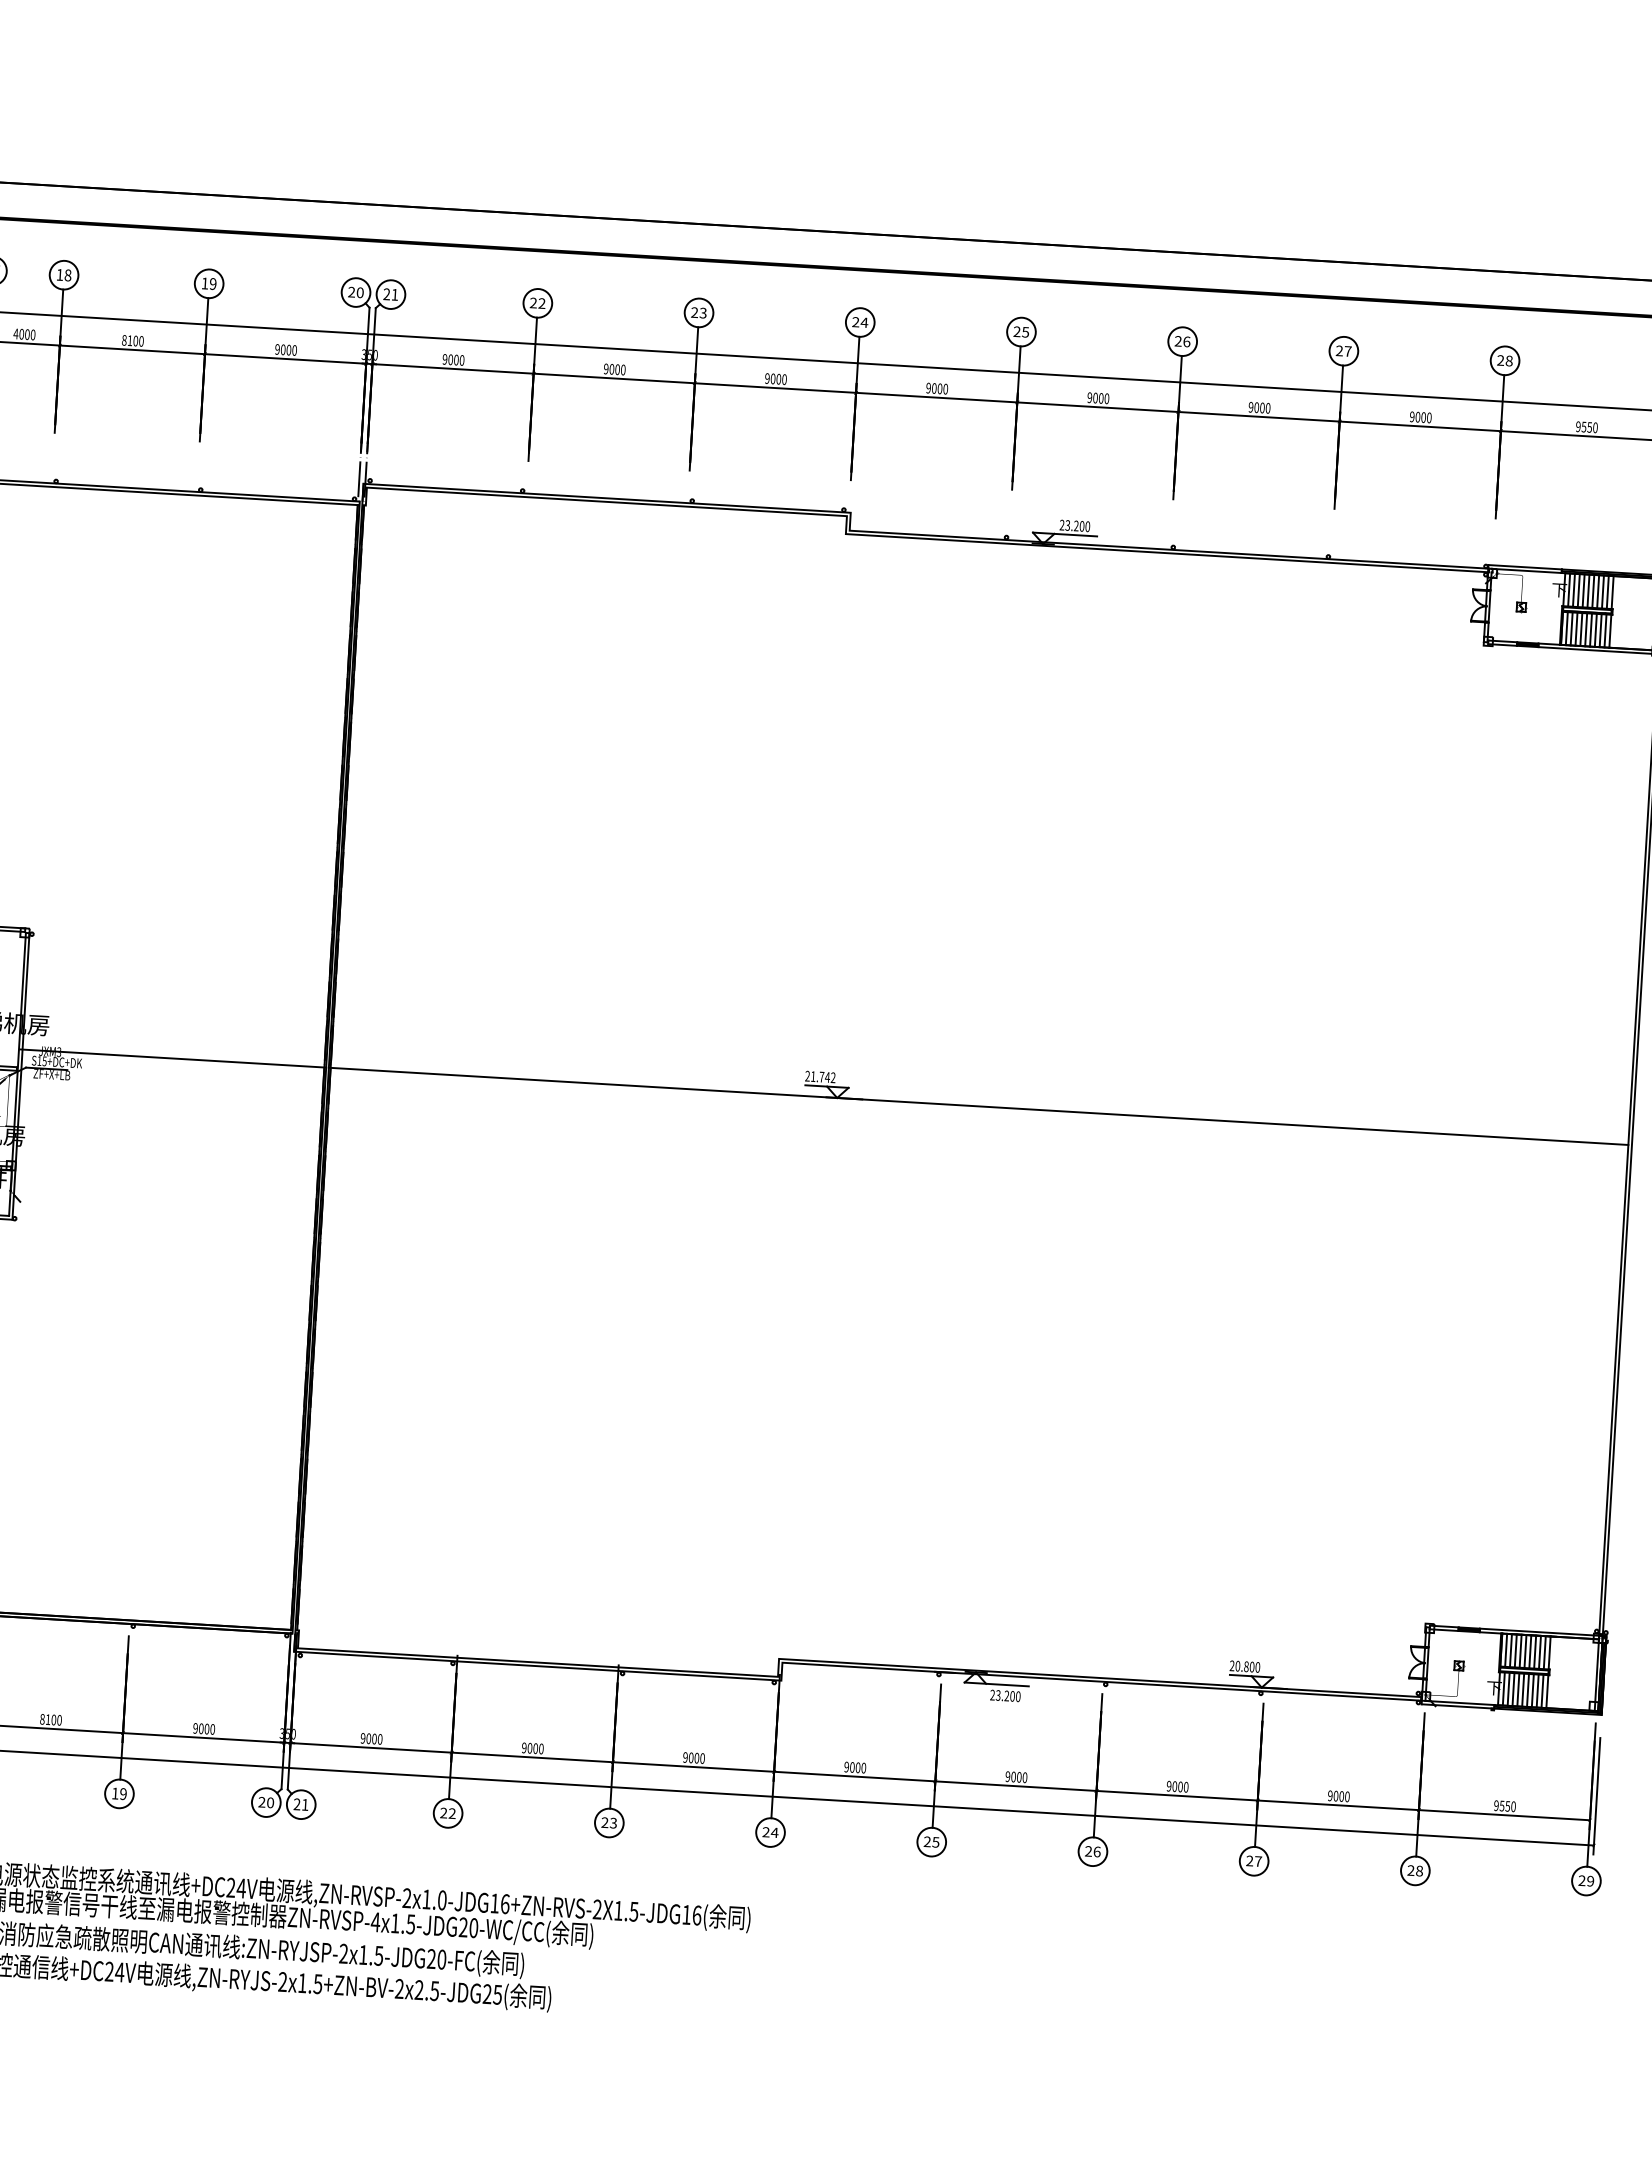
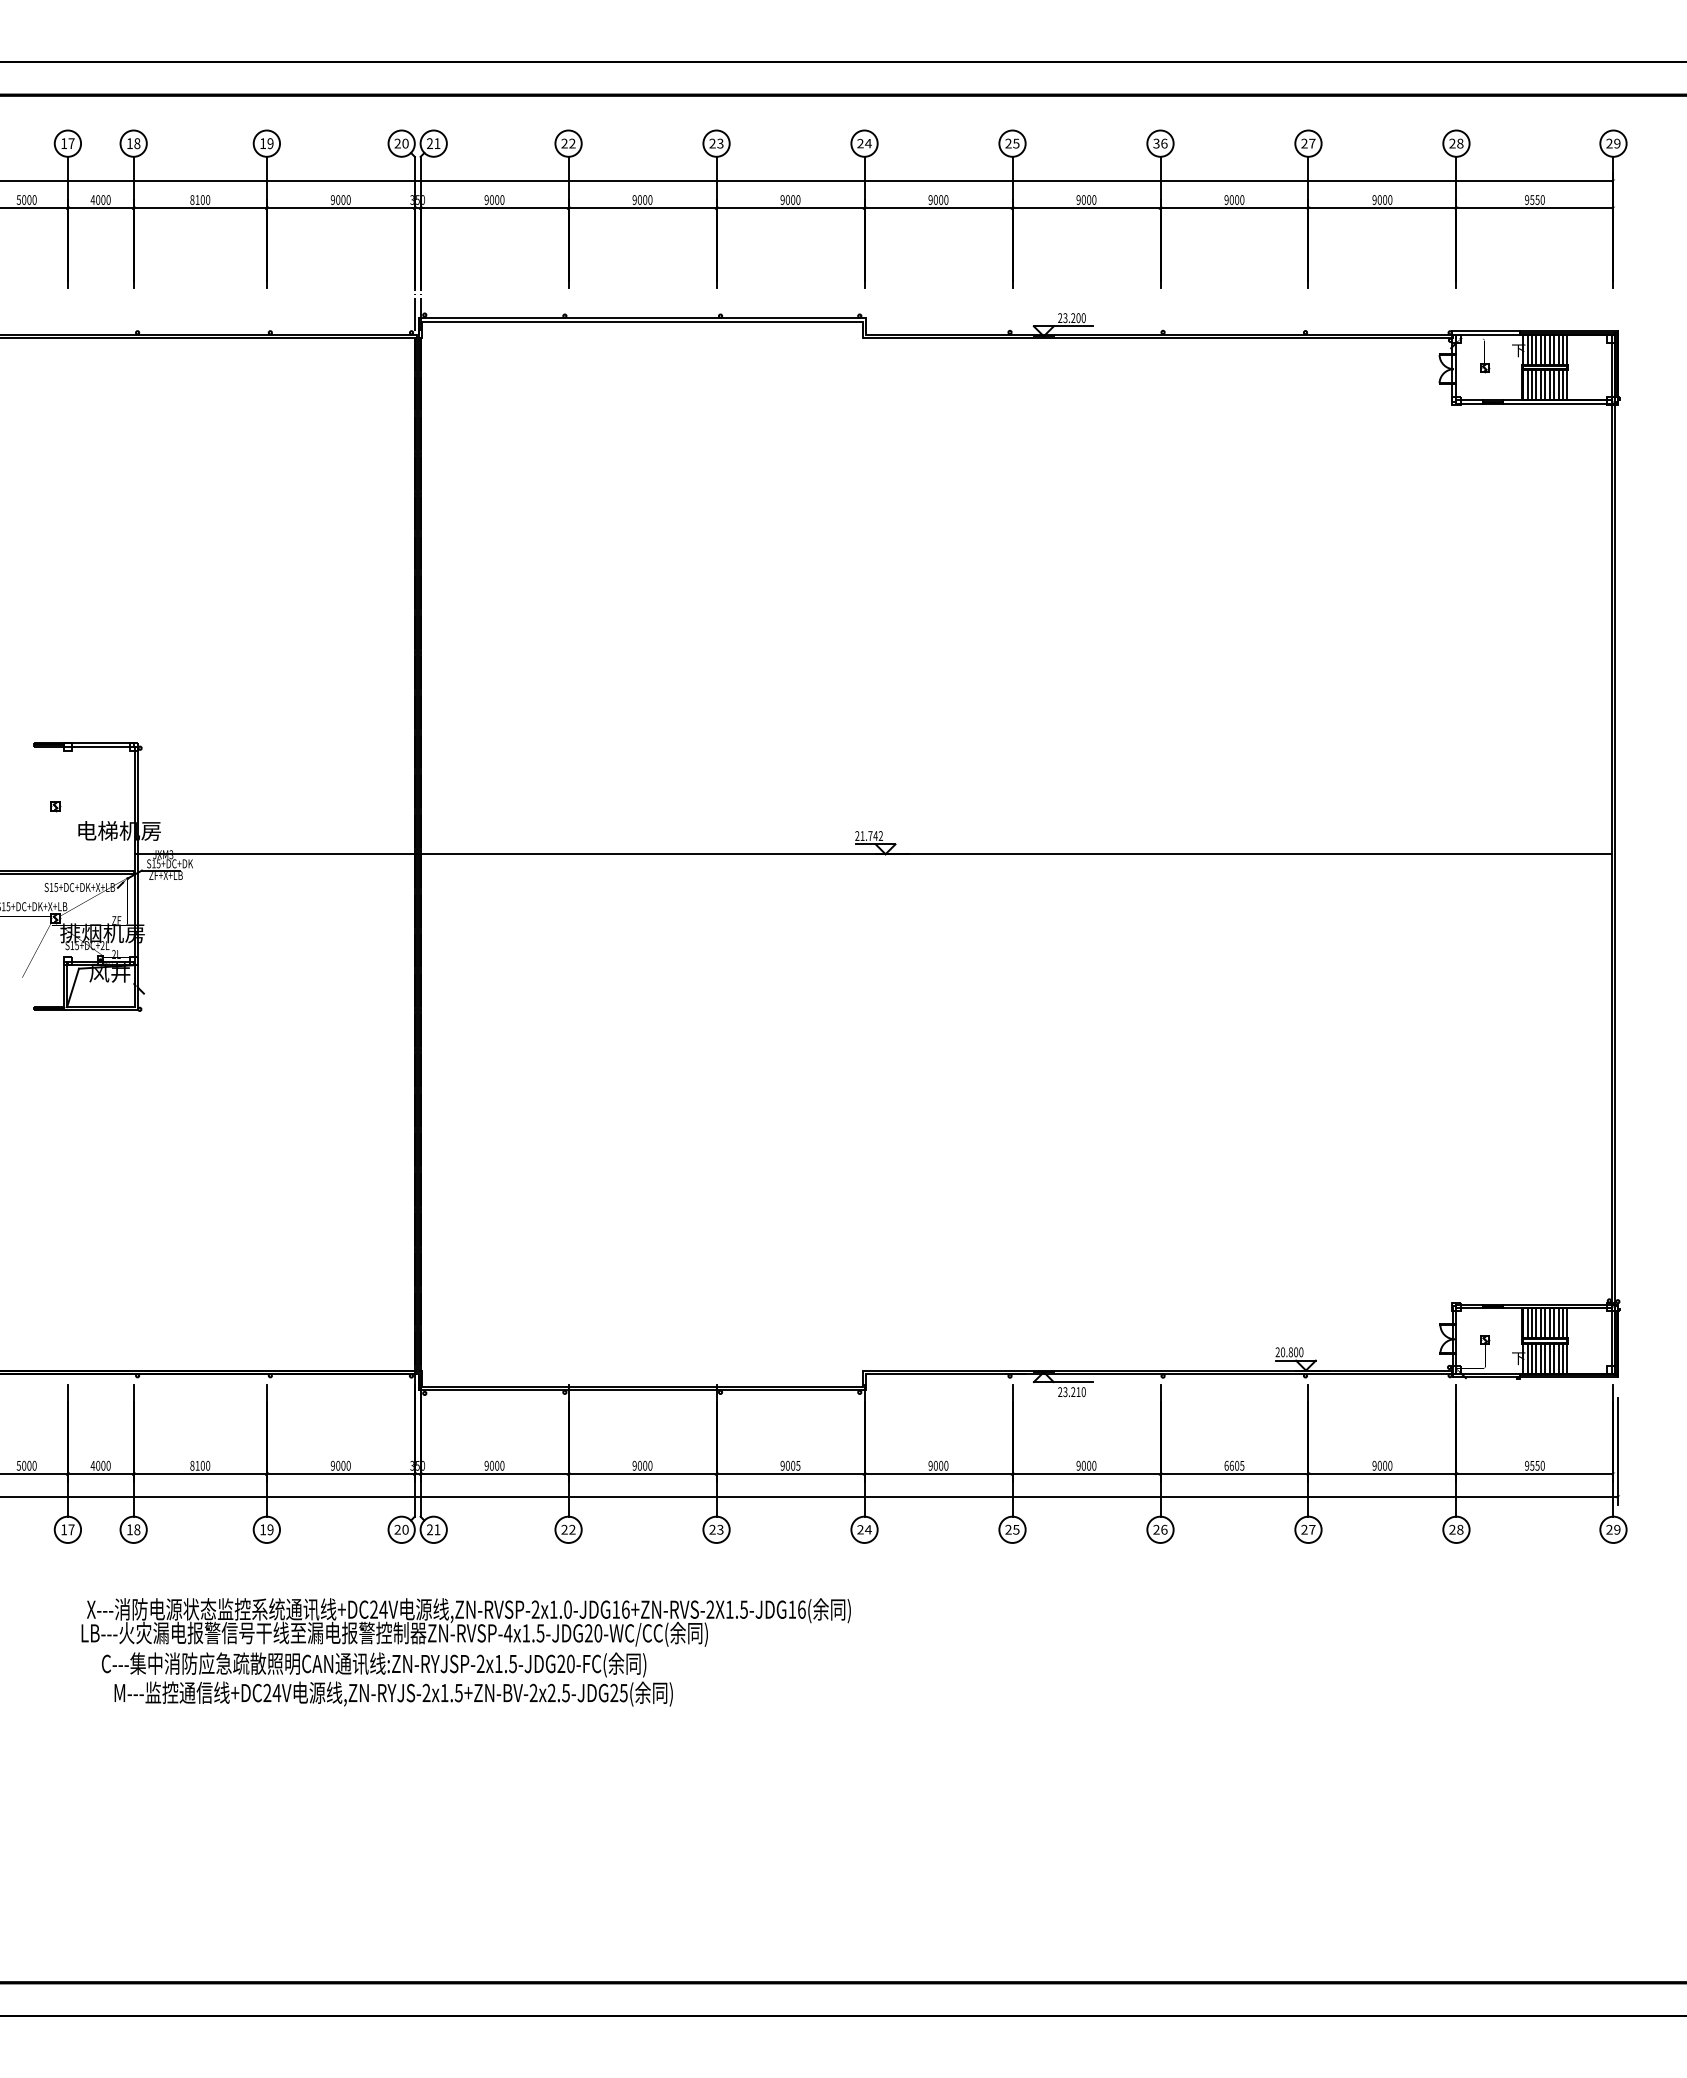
text: (1178, 341) -> (1156, 143), 26 -> 36
text: (1012, 1696) -> (1078, 1392), 23.200 -> 23.210
text: (702, 1758) -> (798, 1465), 9000 -> 9005
text: (1177, 1786) -> (1234, 1465), 9000 -> 6605

